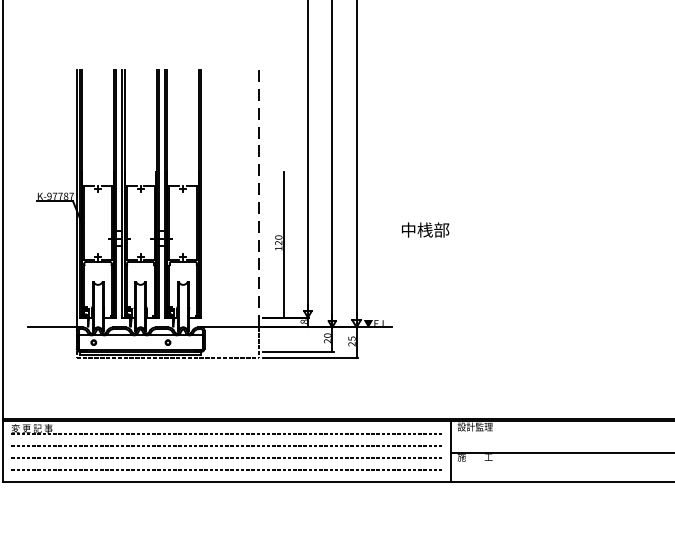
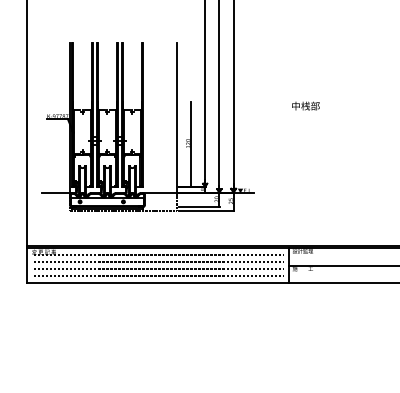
line: (258, 199) -> (176, 118), dashed -> solid
text: (424, 229) -> (305, 105), moved

